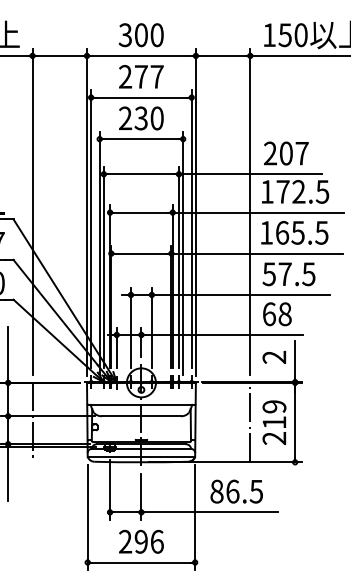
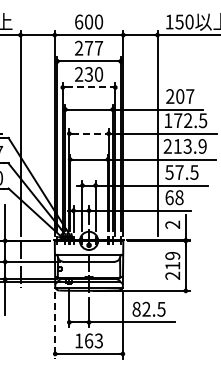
text: (124, 34) -> (78, 21), 300 -> 600
line: (142, 139) -> (89, 87), solid -> dashed
line: (142, 212) -> (89, 133), solid -> dashed
text: (293, 232) -> (184, 146), 165.5 -> 213.9
line: (250, 421) -> (157, 265), removed
text: (232, 490) -> (146, 308), 86.5 -> 82.5
line: (88, 517) -> (55, 325), solid -> dashed
text: (142, 541) -> (89, 340), 296 -> 163

